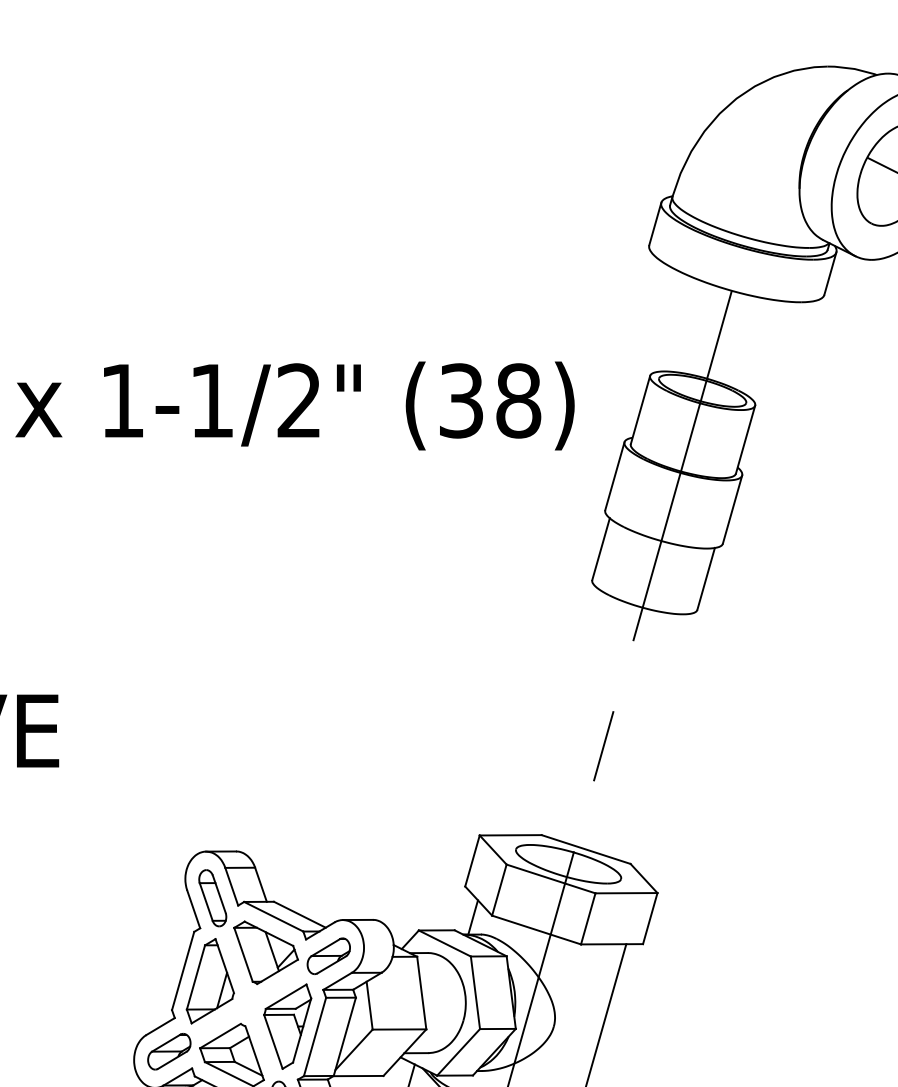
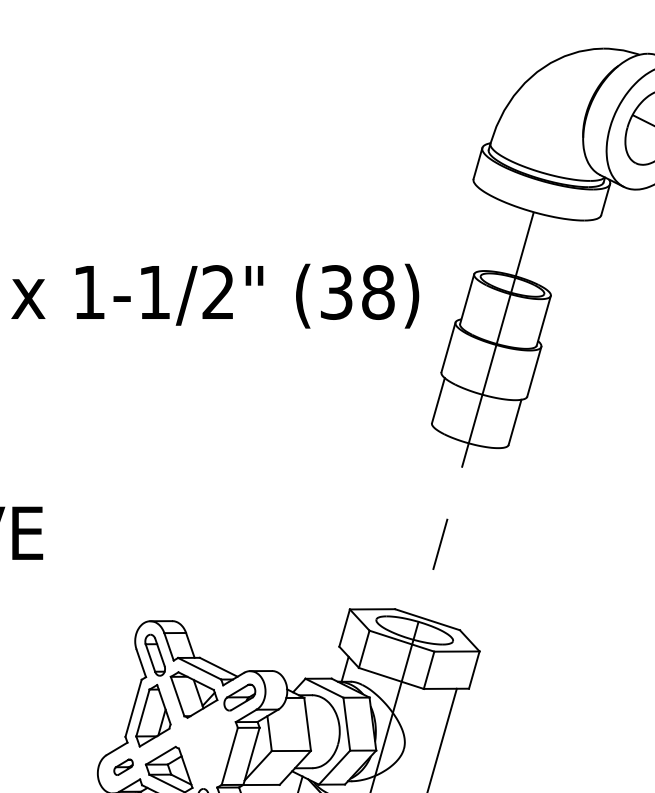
part: (287, 1026) -> (209, 748), removed
part: (169, 1051) -> (123, 767), size x0.6

